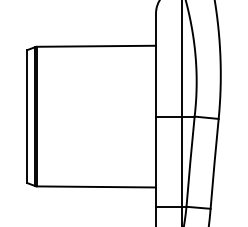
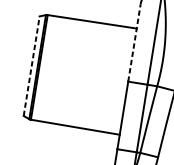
line: (156, 65) -> (134, 43), solid -> dashed
line: (27, 116) -> (31, 66), solid -> dashed

